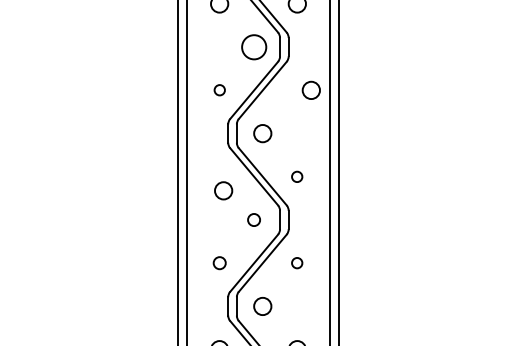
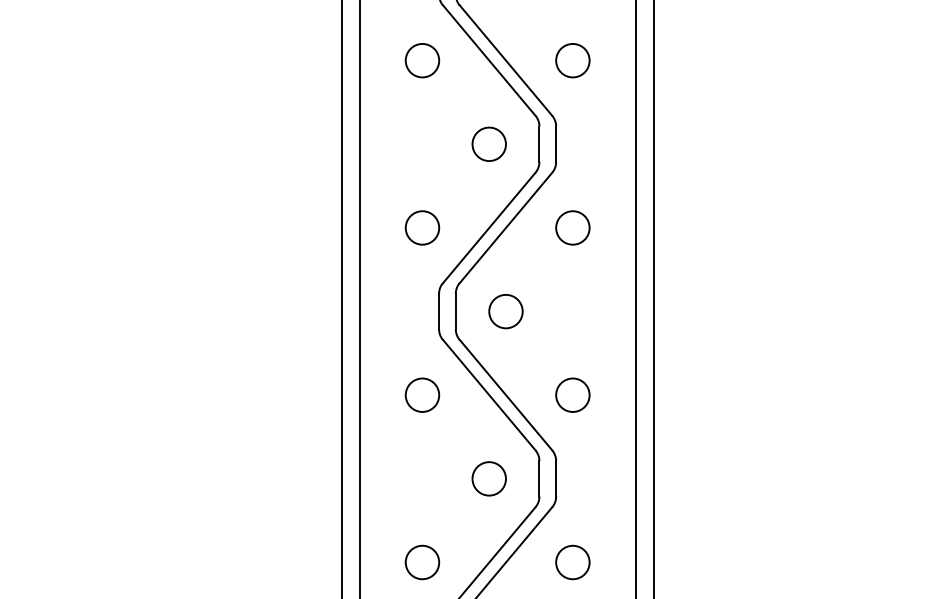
circle: (253, 46) -> (488, 142), size x0.71
circle: (219, 89) -> (422, 226), size x1.67
circle: (310, 89) -> (571, 226), moved
circle: (296, 176) -> (571, 394), size x1.67
circle: (223, 190) -> (422, 394), moved
circle: (253, 219) -> (488, 477), size x1.43
circle: (219, 262) -> (422, 561), size x1.43
circle: (296, 262) -> (571, 561), size x1.67

